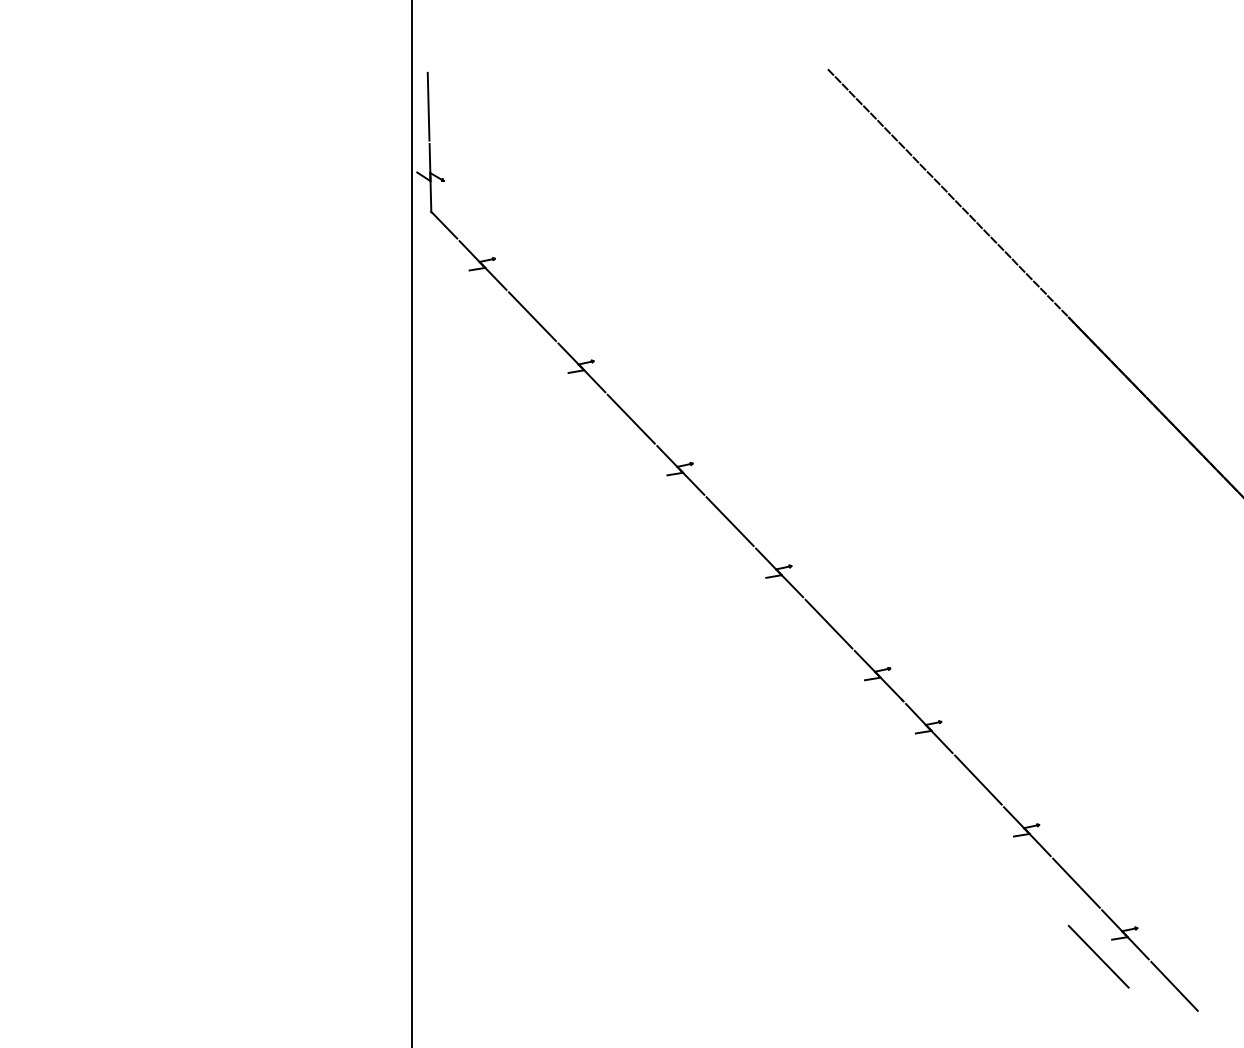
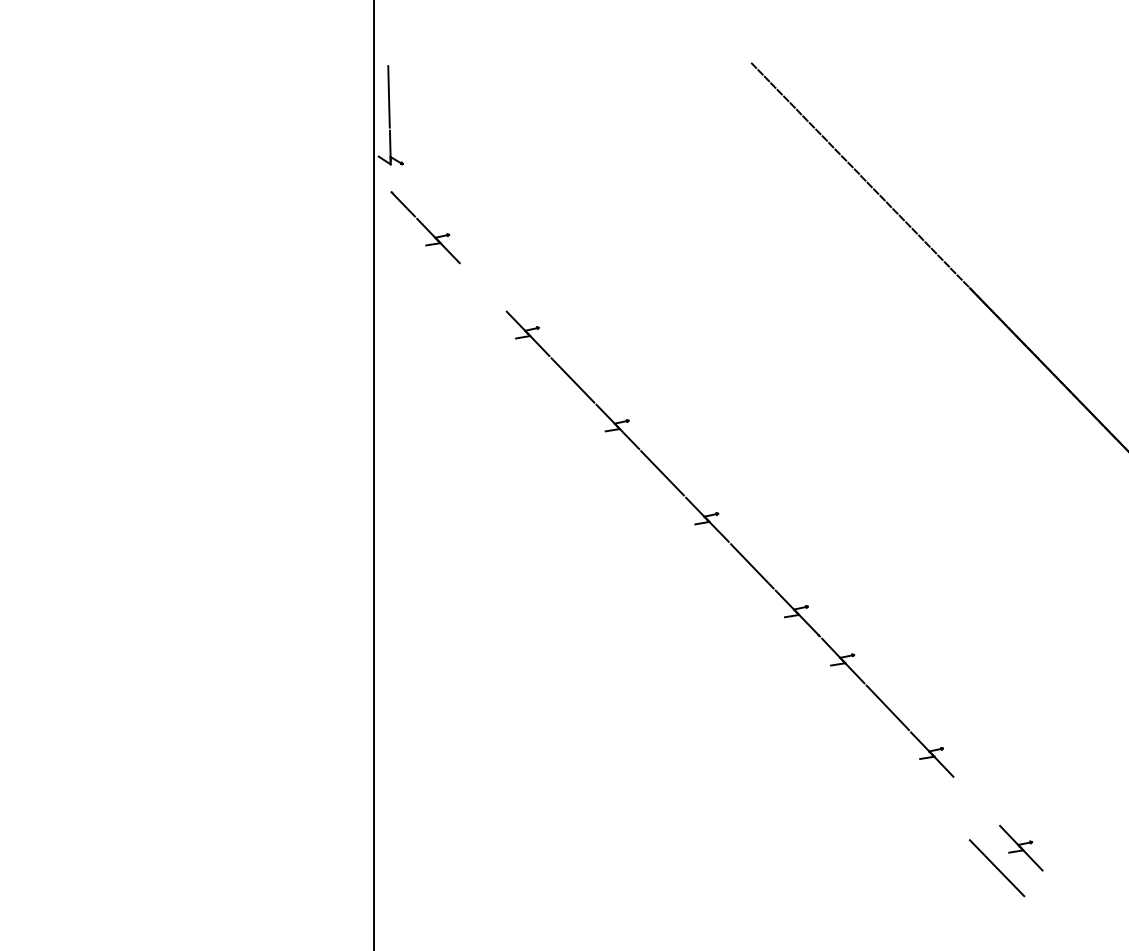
line: (430, 194) -> (390, 176), removed
line: (532, 316) -> (483, 287), removed
line: (1076, 882) -> (976, 800), removed
line: (1174, 985) -> (1065, 894), removed

